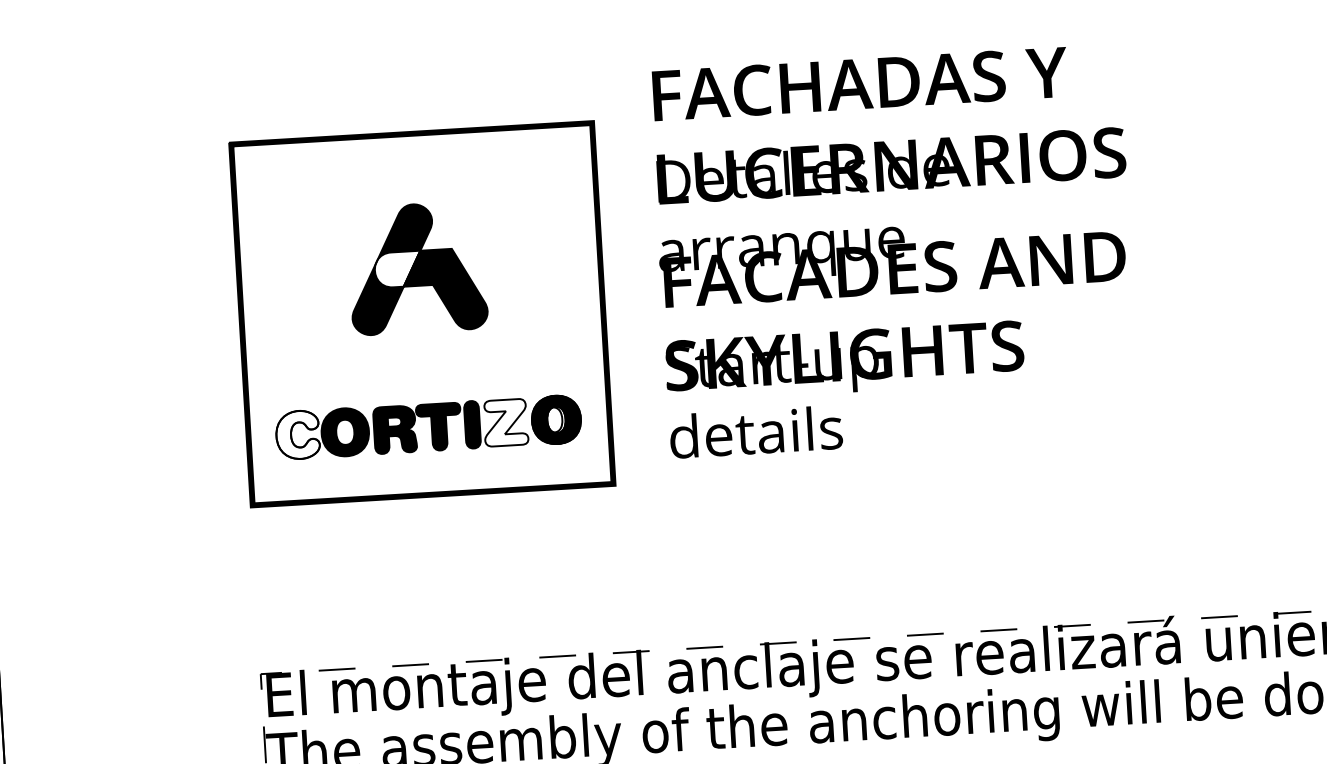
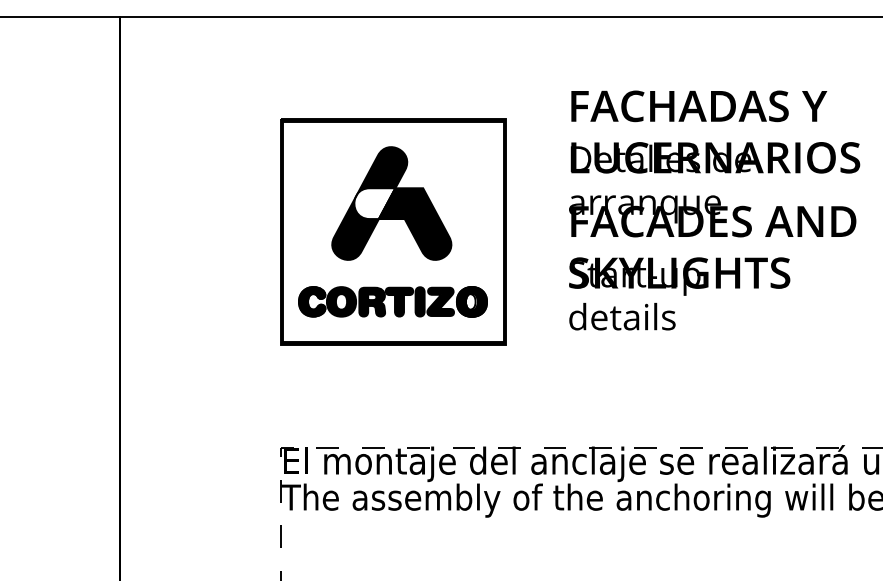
text: (894, 251) -> (714, 210), moved
part: (416, 268) -> (391, 203), size x1.43
fill: (505, 422) -> (440, 301), added
fill: (298, 434) -> (312, 301), added

